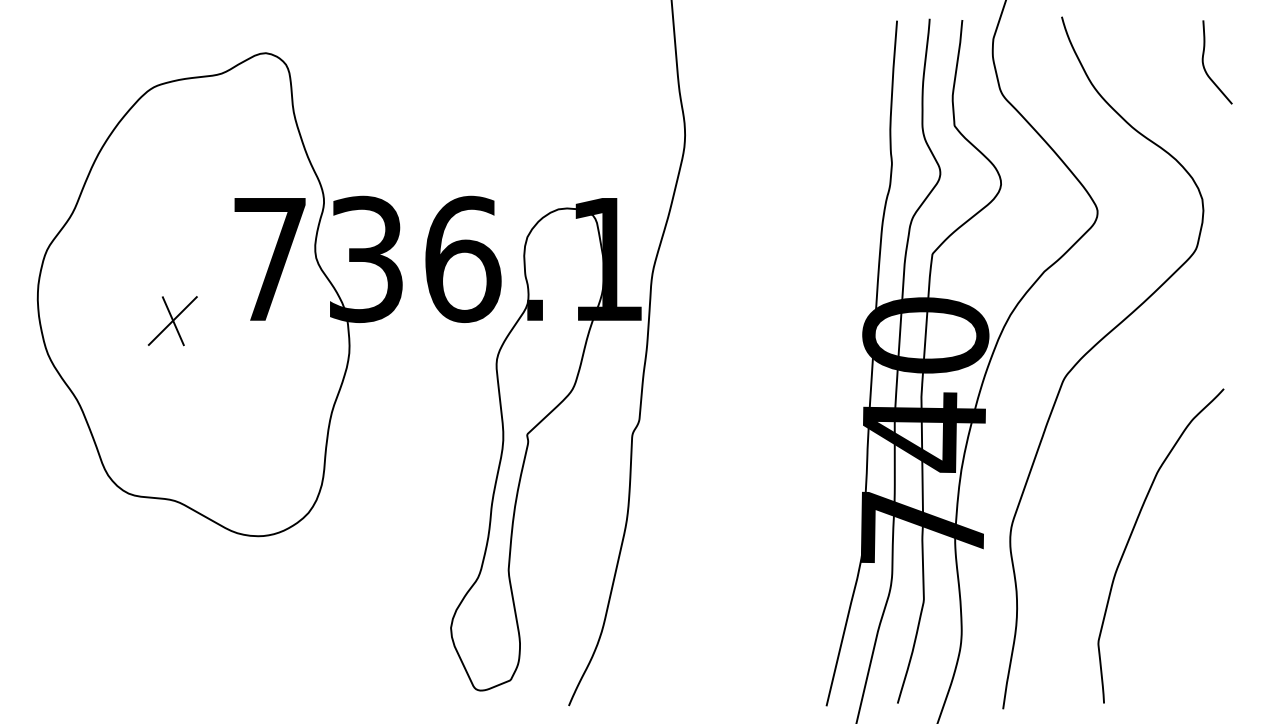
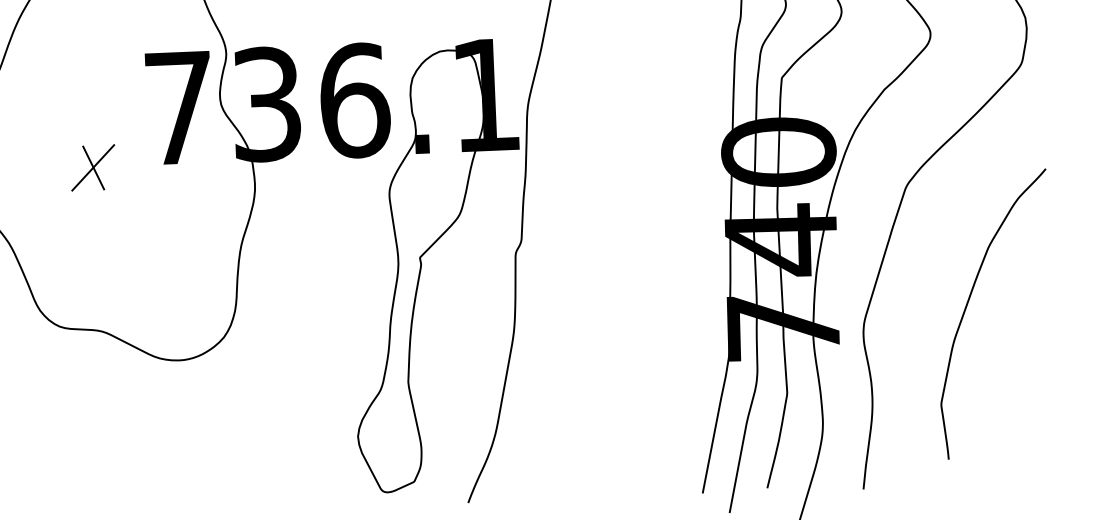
curve: (1131, 536) -> (967, 306), moved

